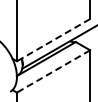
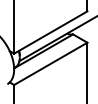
line: (53, 40) -> (50, 32), dashed -> solid
line: (53, 72) -> (50, 64), dashed -> solid

